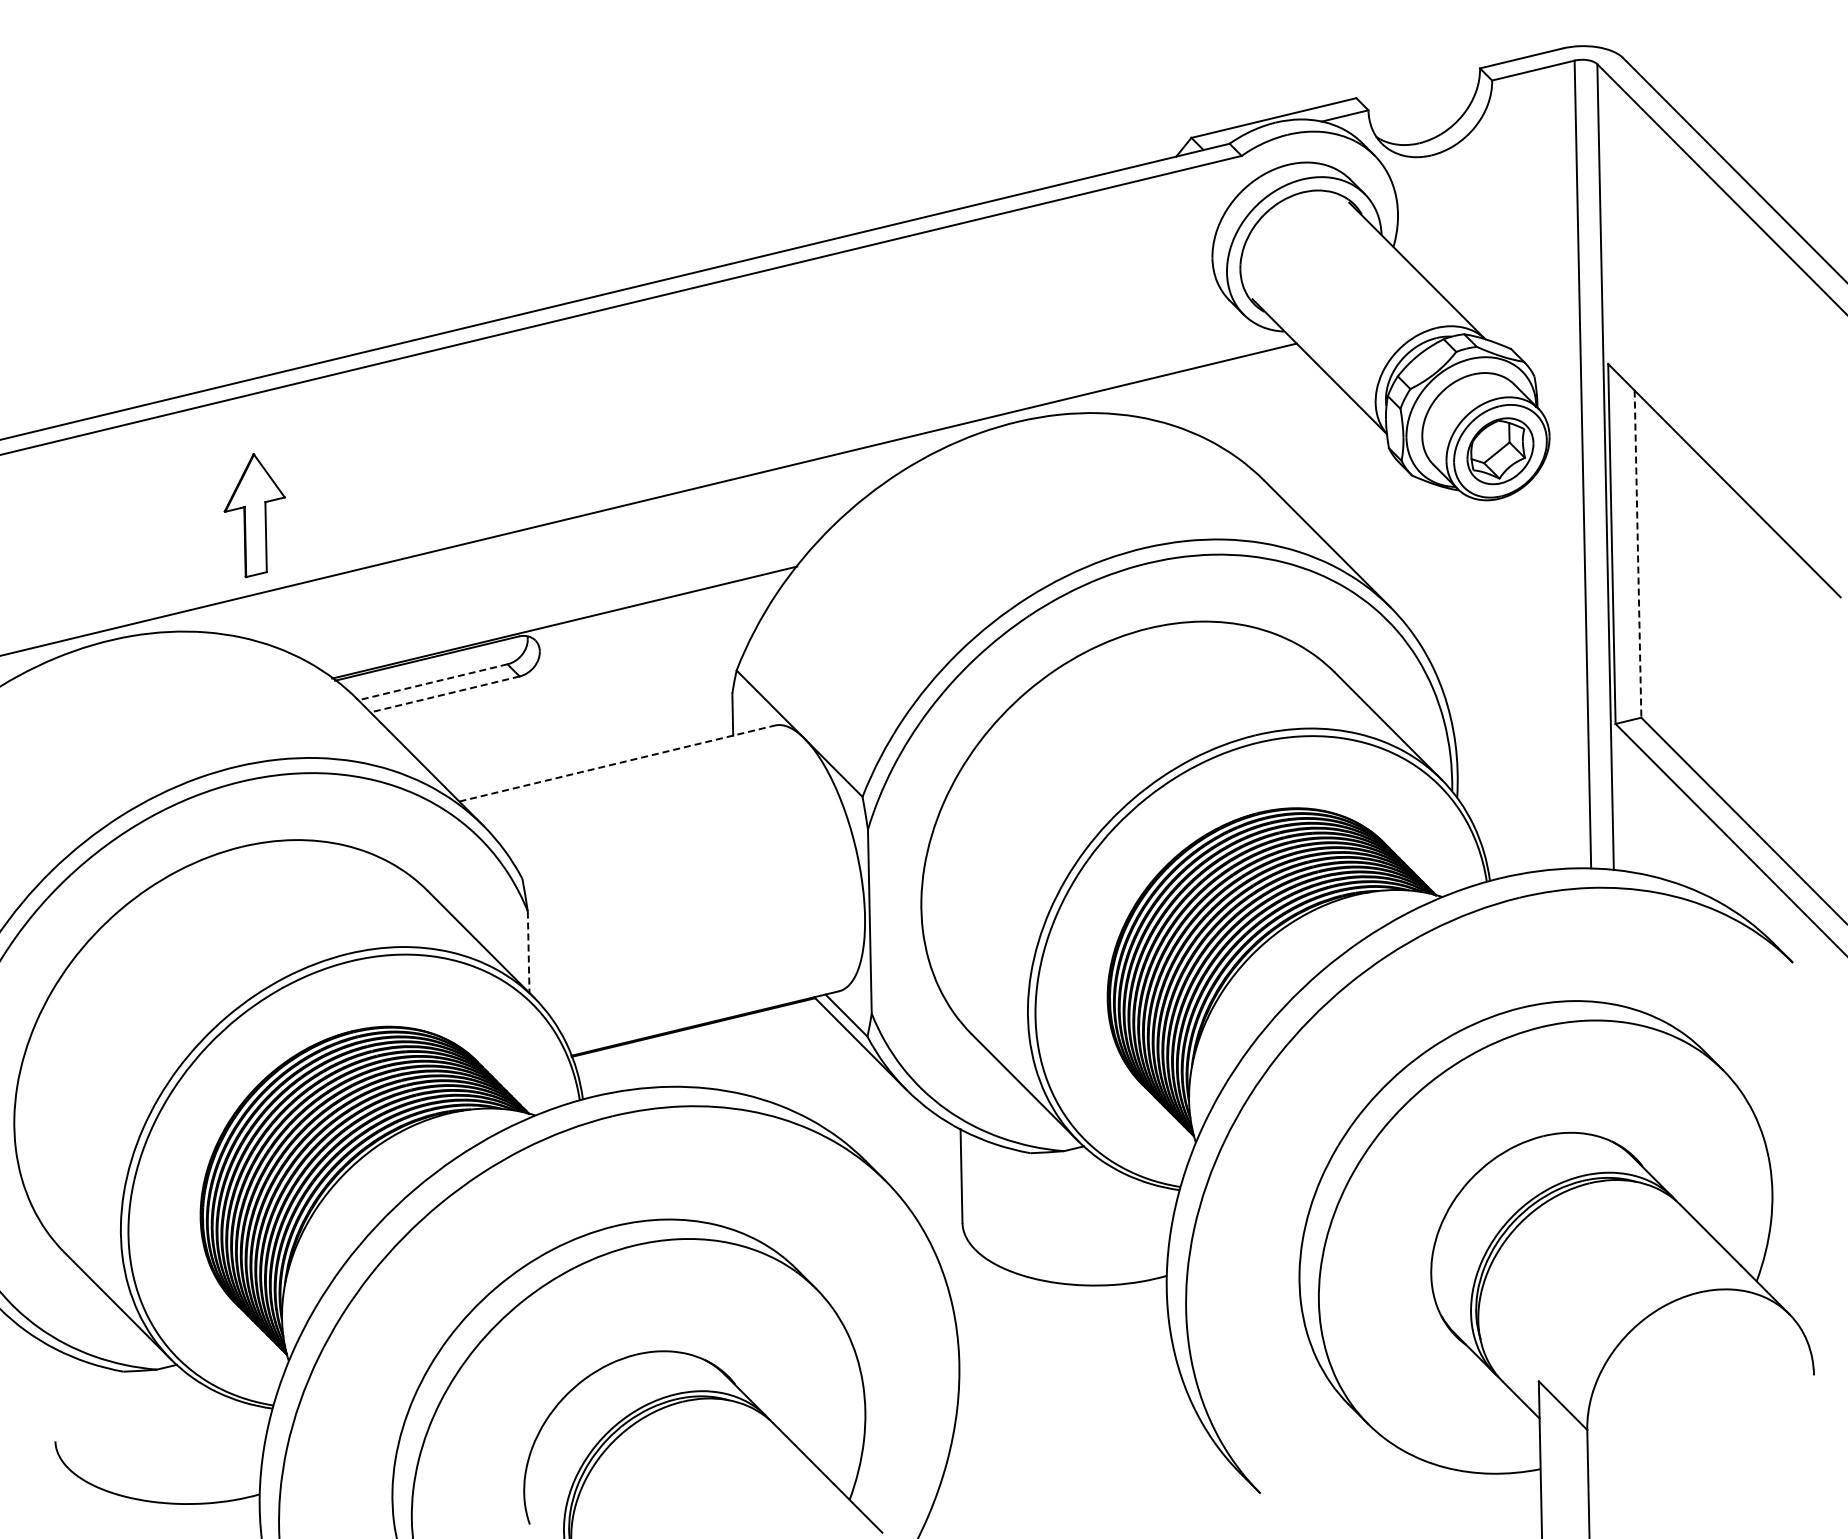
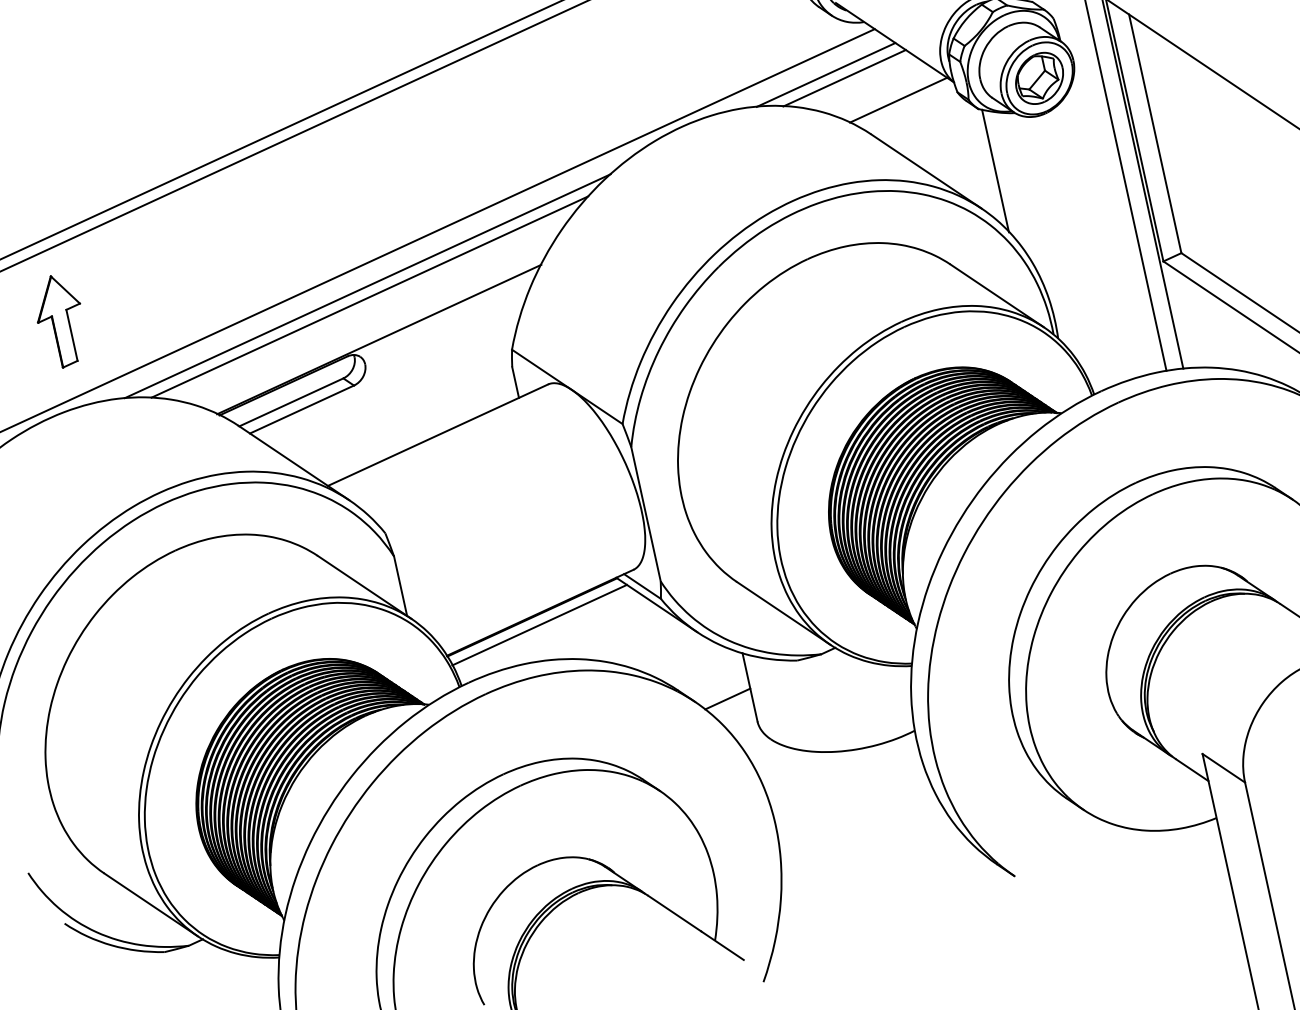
line: (1220, 391) -> (825, 75), added
line: (1244, 400) -> (844, 78), added
line: (1309, 442) -> (898, 99), added
part: (254, 515) -> (60, 321), moved
line: (563, 549) -> (367, 286), added
line: (1638, 554) -> (1155, 134), dashed -> solid
line: (1418, 561) -> (995, 171), added
line: (563, 563) -> (369, 296), added
line: (432, 682) -> (291, 402), dashed -> solid
line: (445, 694) -> (302, 409), dashed -> solid
line: (617, 763) -> (438, 435), dashed -> solid
line: (528, 952) -> (400, 586), dashed -> solid
line: (701, 1039) -> (539, 625), added
line: (929, 1185) -> (727, 698), added

